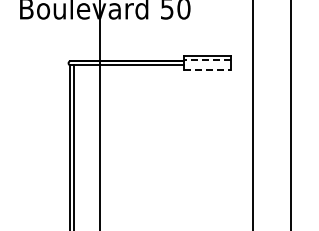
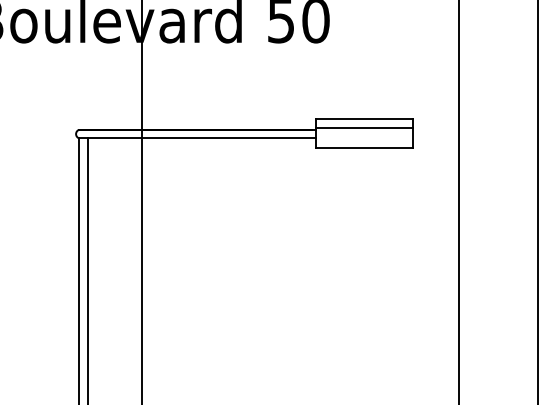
line: (206, 60) -> (362, 128), dashed -> solid
line: (207, 69) -> (364, 147), dashed -> solid

